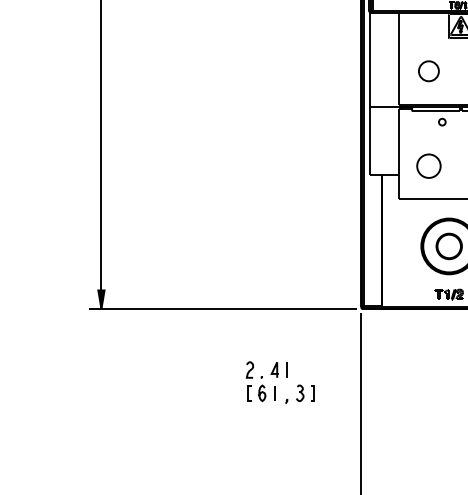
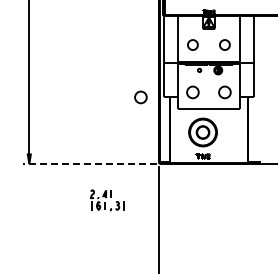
part: (323, 176) -> (140, 97), added
line: (223, 308) -> (90, 163), solid -> dashed
part: (279, 382) -> (107, 200), moved

